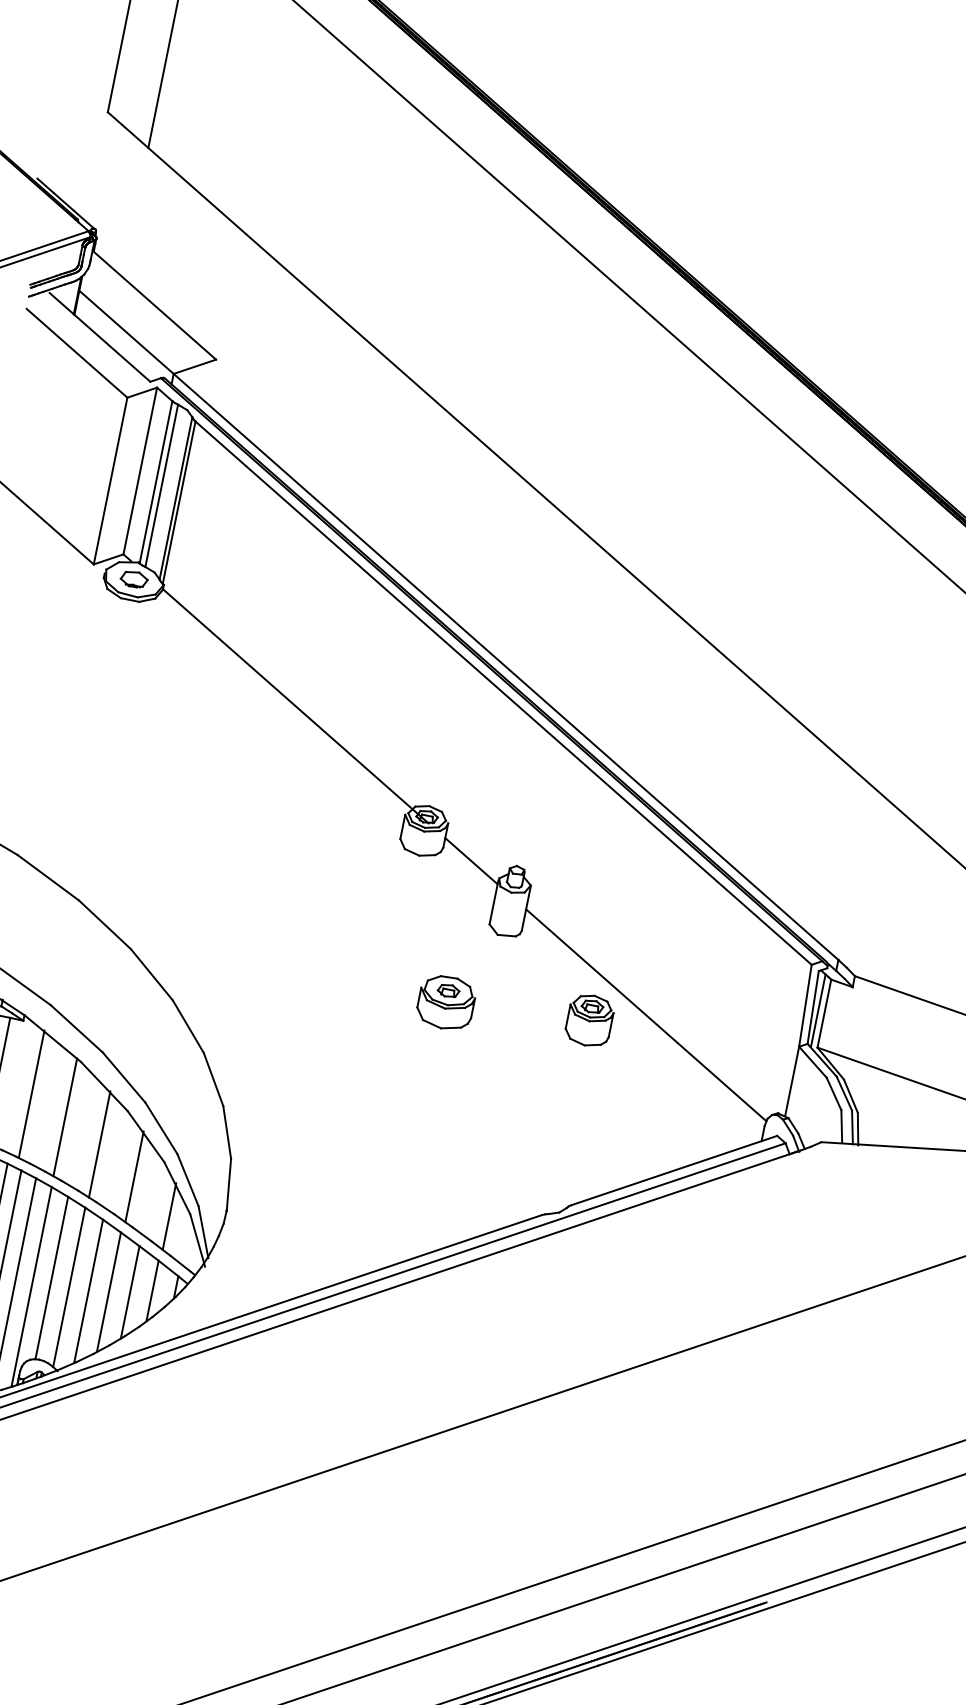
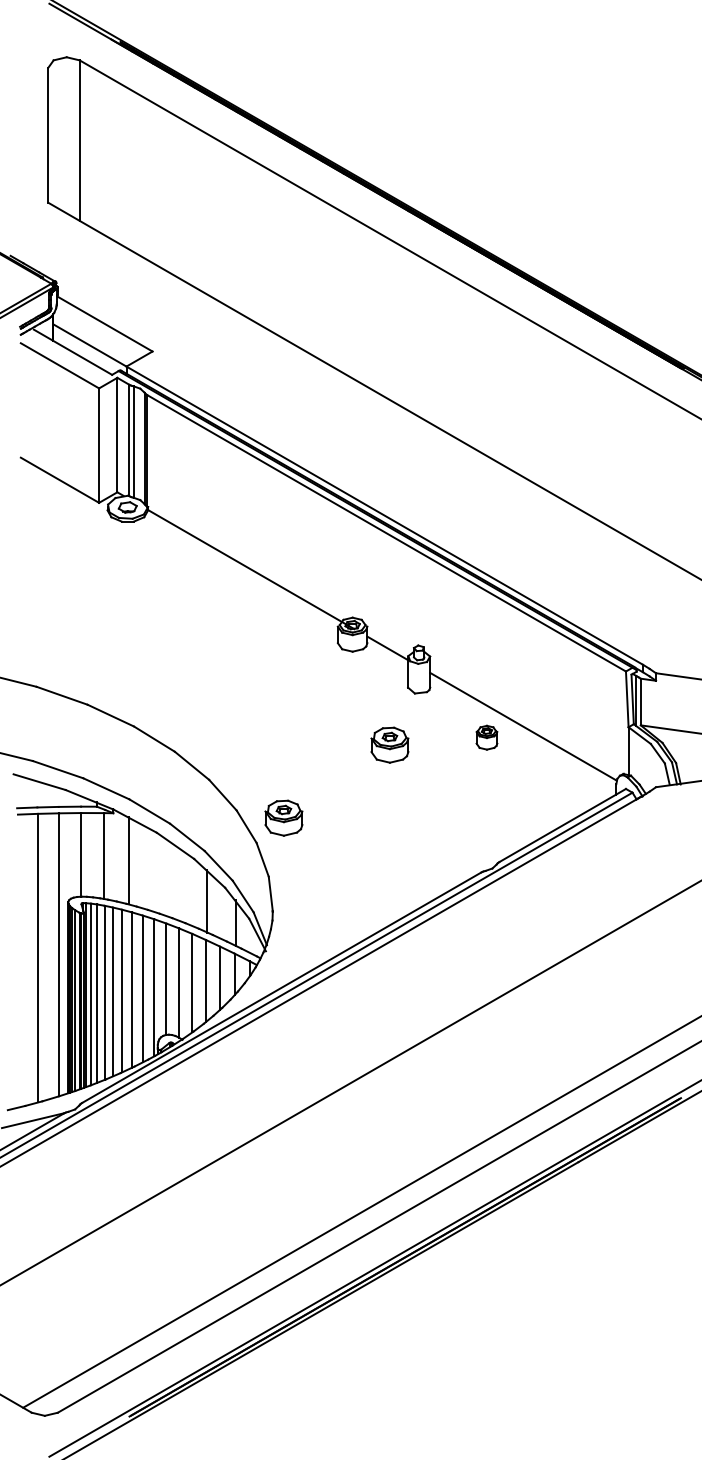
part: (589, 1019) -> (486, 737), size x0.7
part: (269, 1076) -> (283, 817), added
line: (65, 1115) -> (153, 870), removed
line: (100, 1144) -> (180, 884), removed

